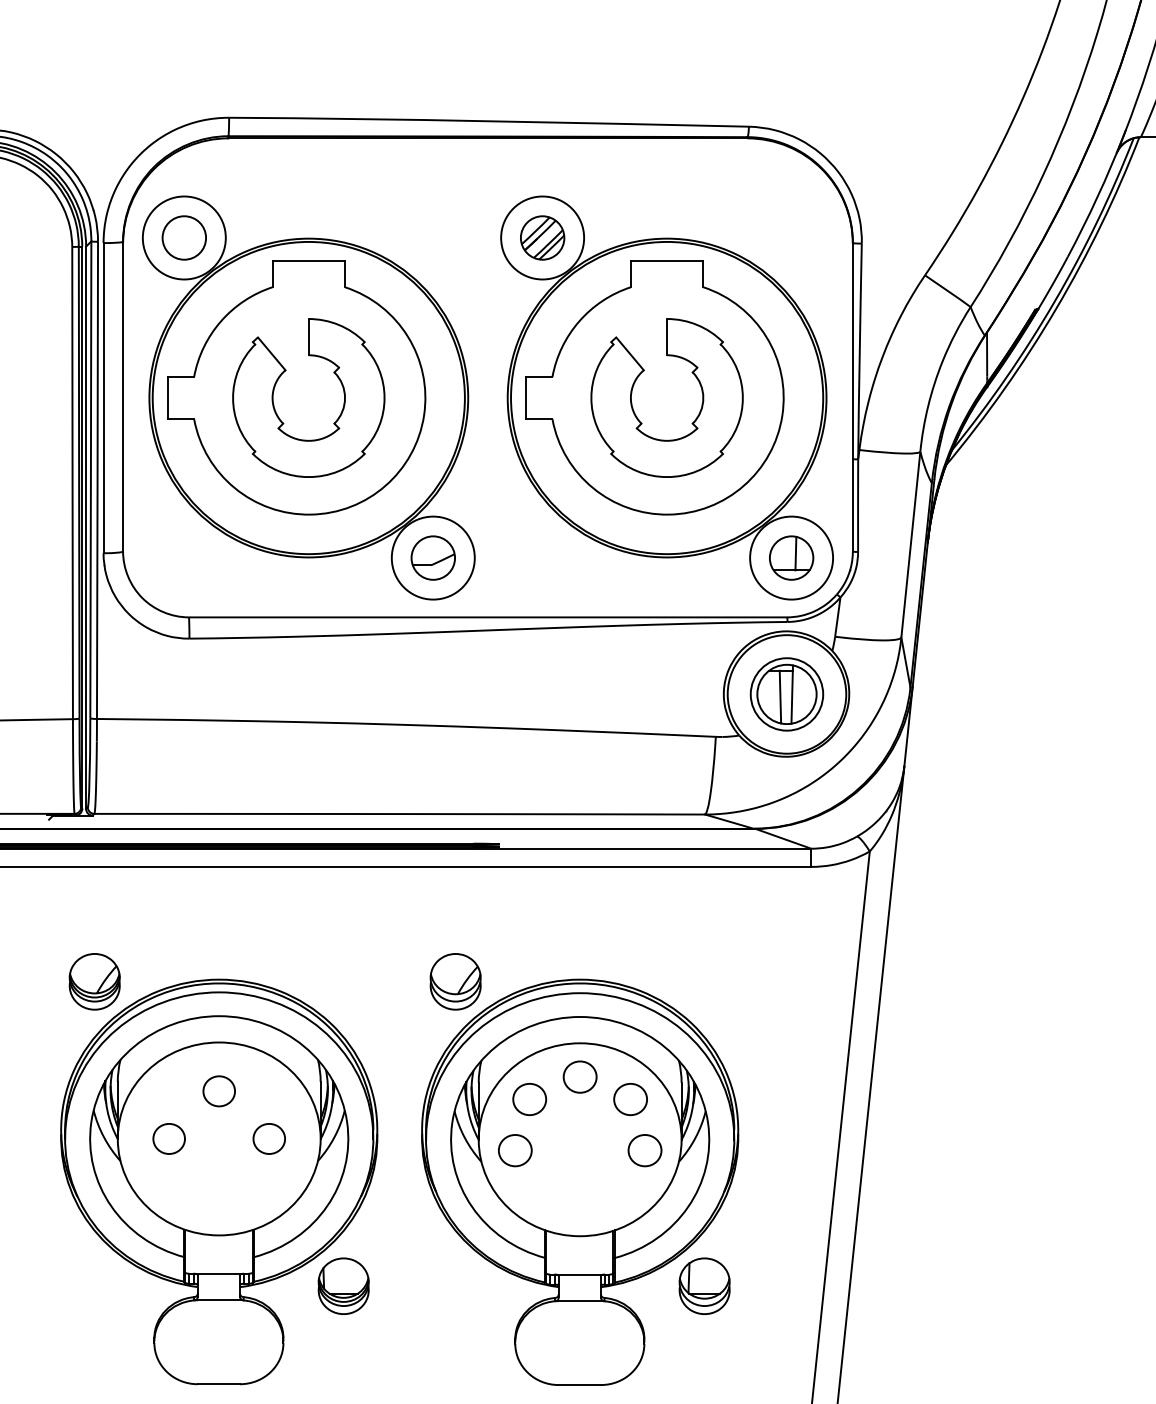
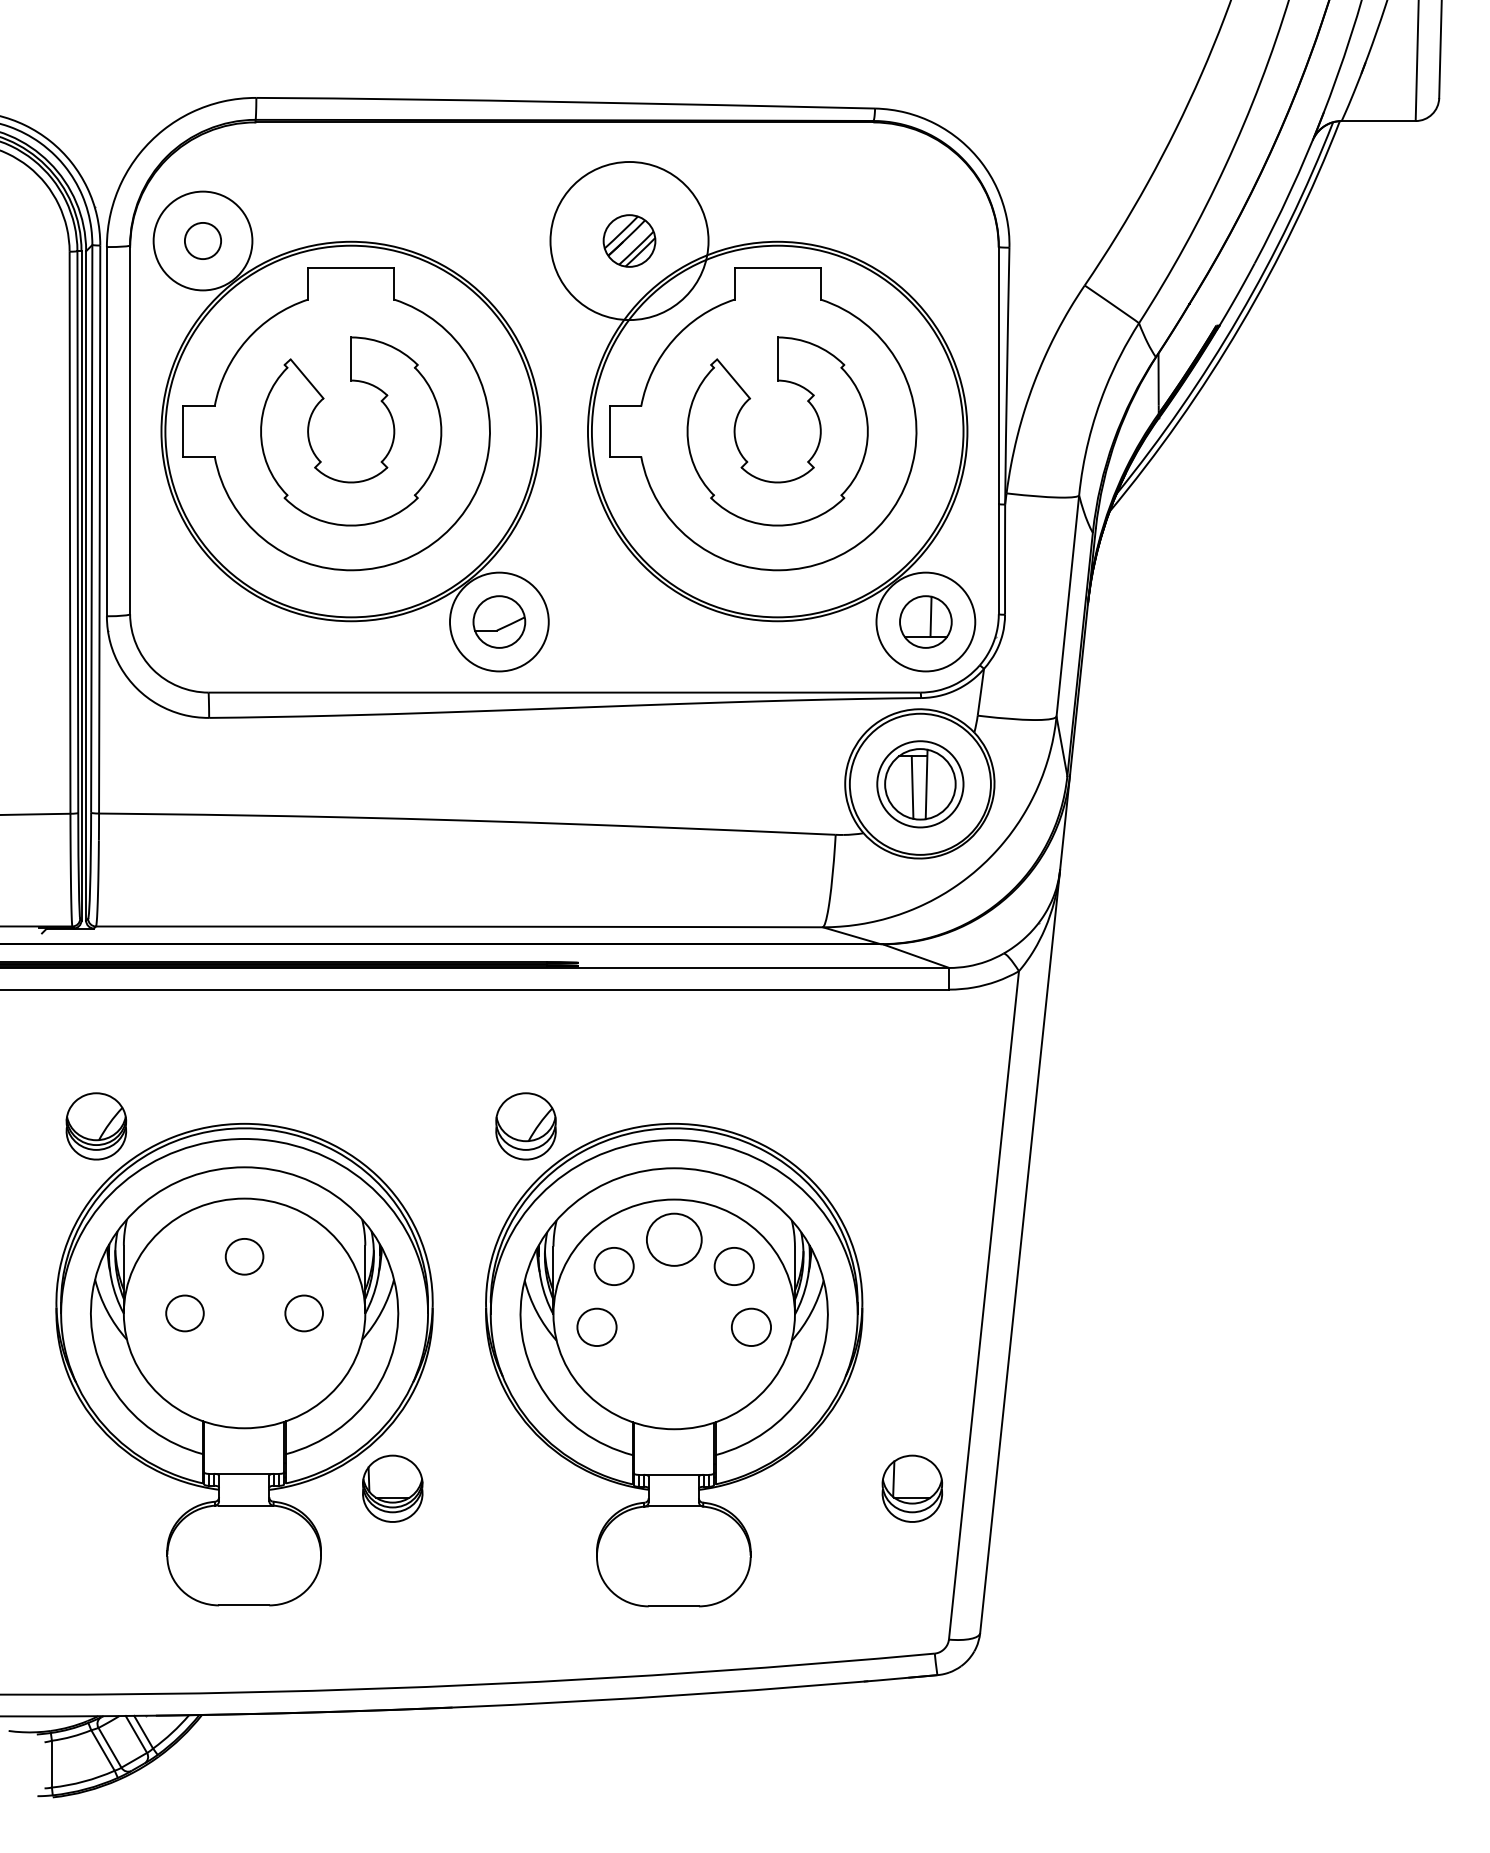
circle: (183, 237) -> (202, 240), size x0.7
circle: (542, 237) -> (629, 240), size x1.6
part: (579, 1076) -> (673, 1239), size x1.4
part: (704, 1286) -> (912, 1488), moved

